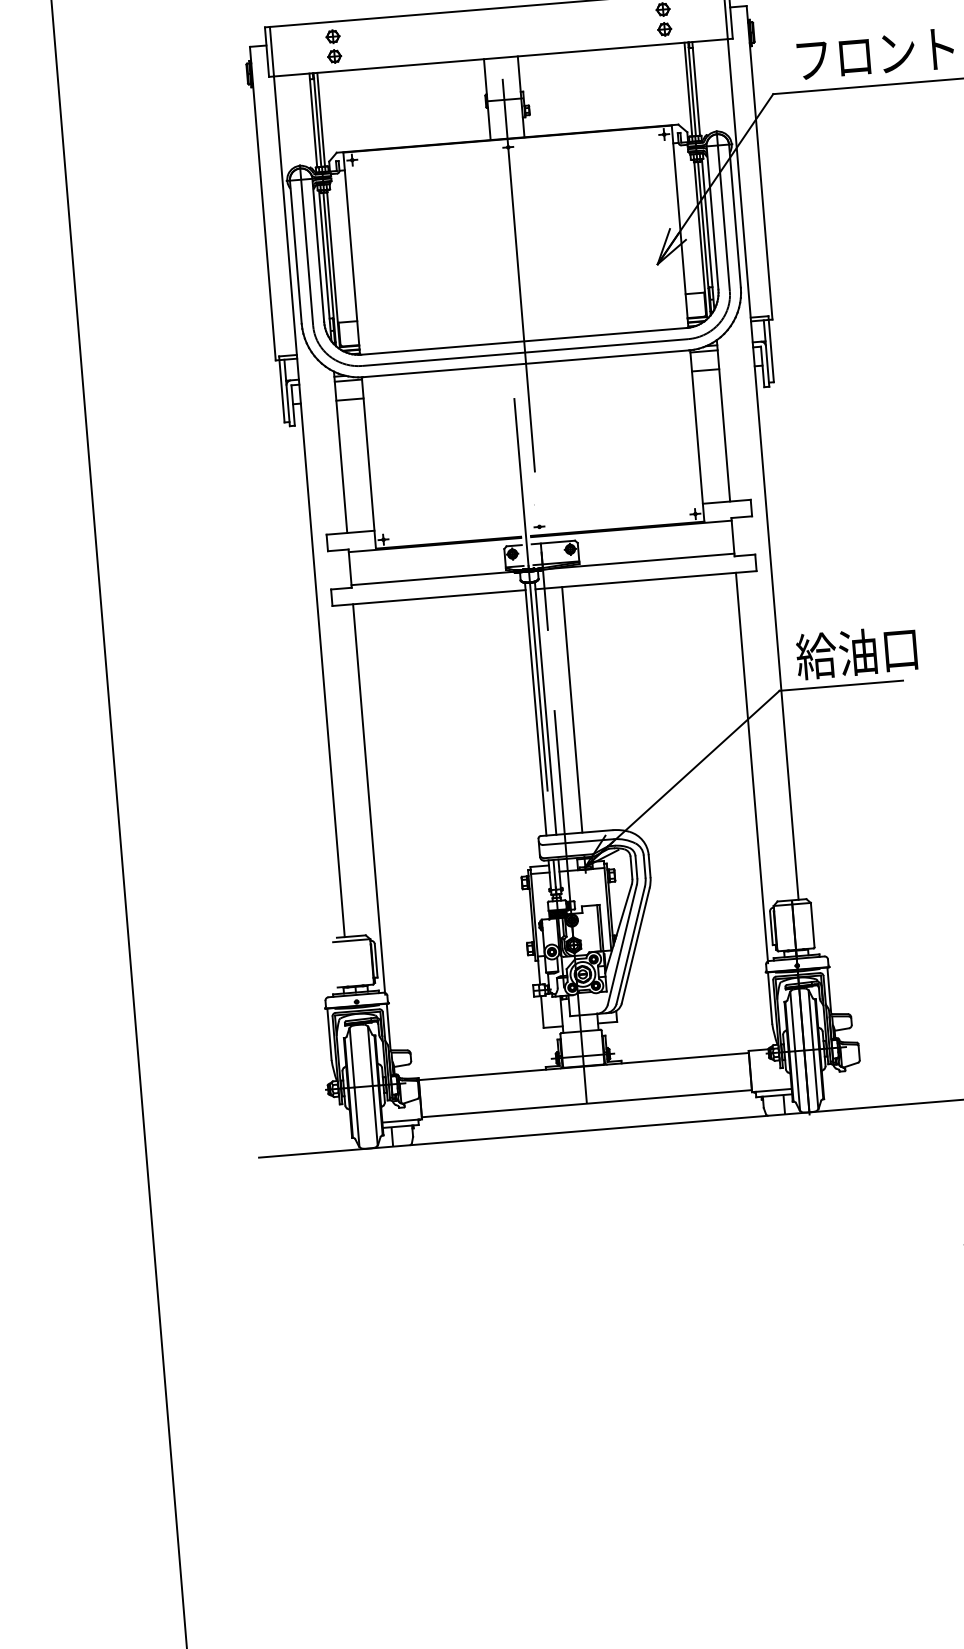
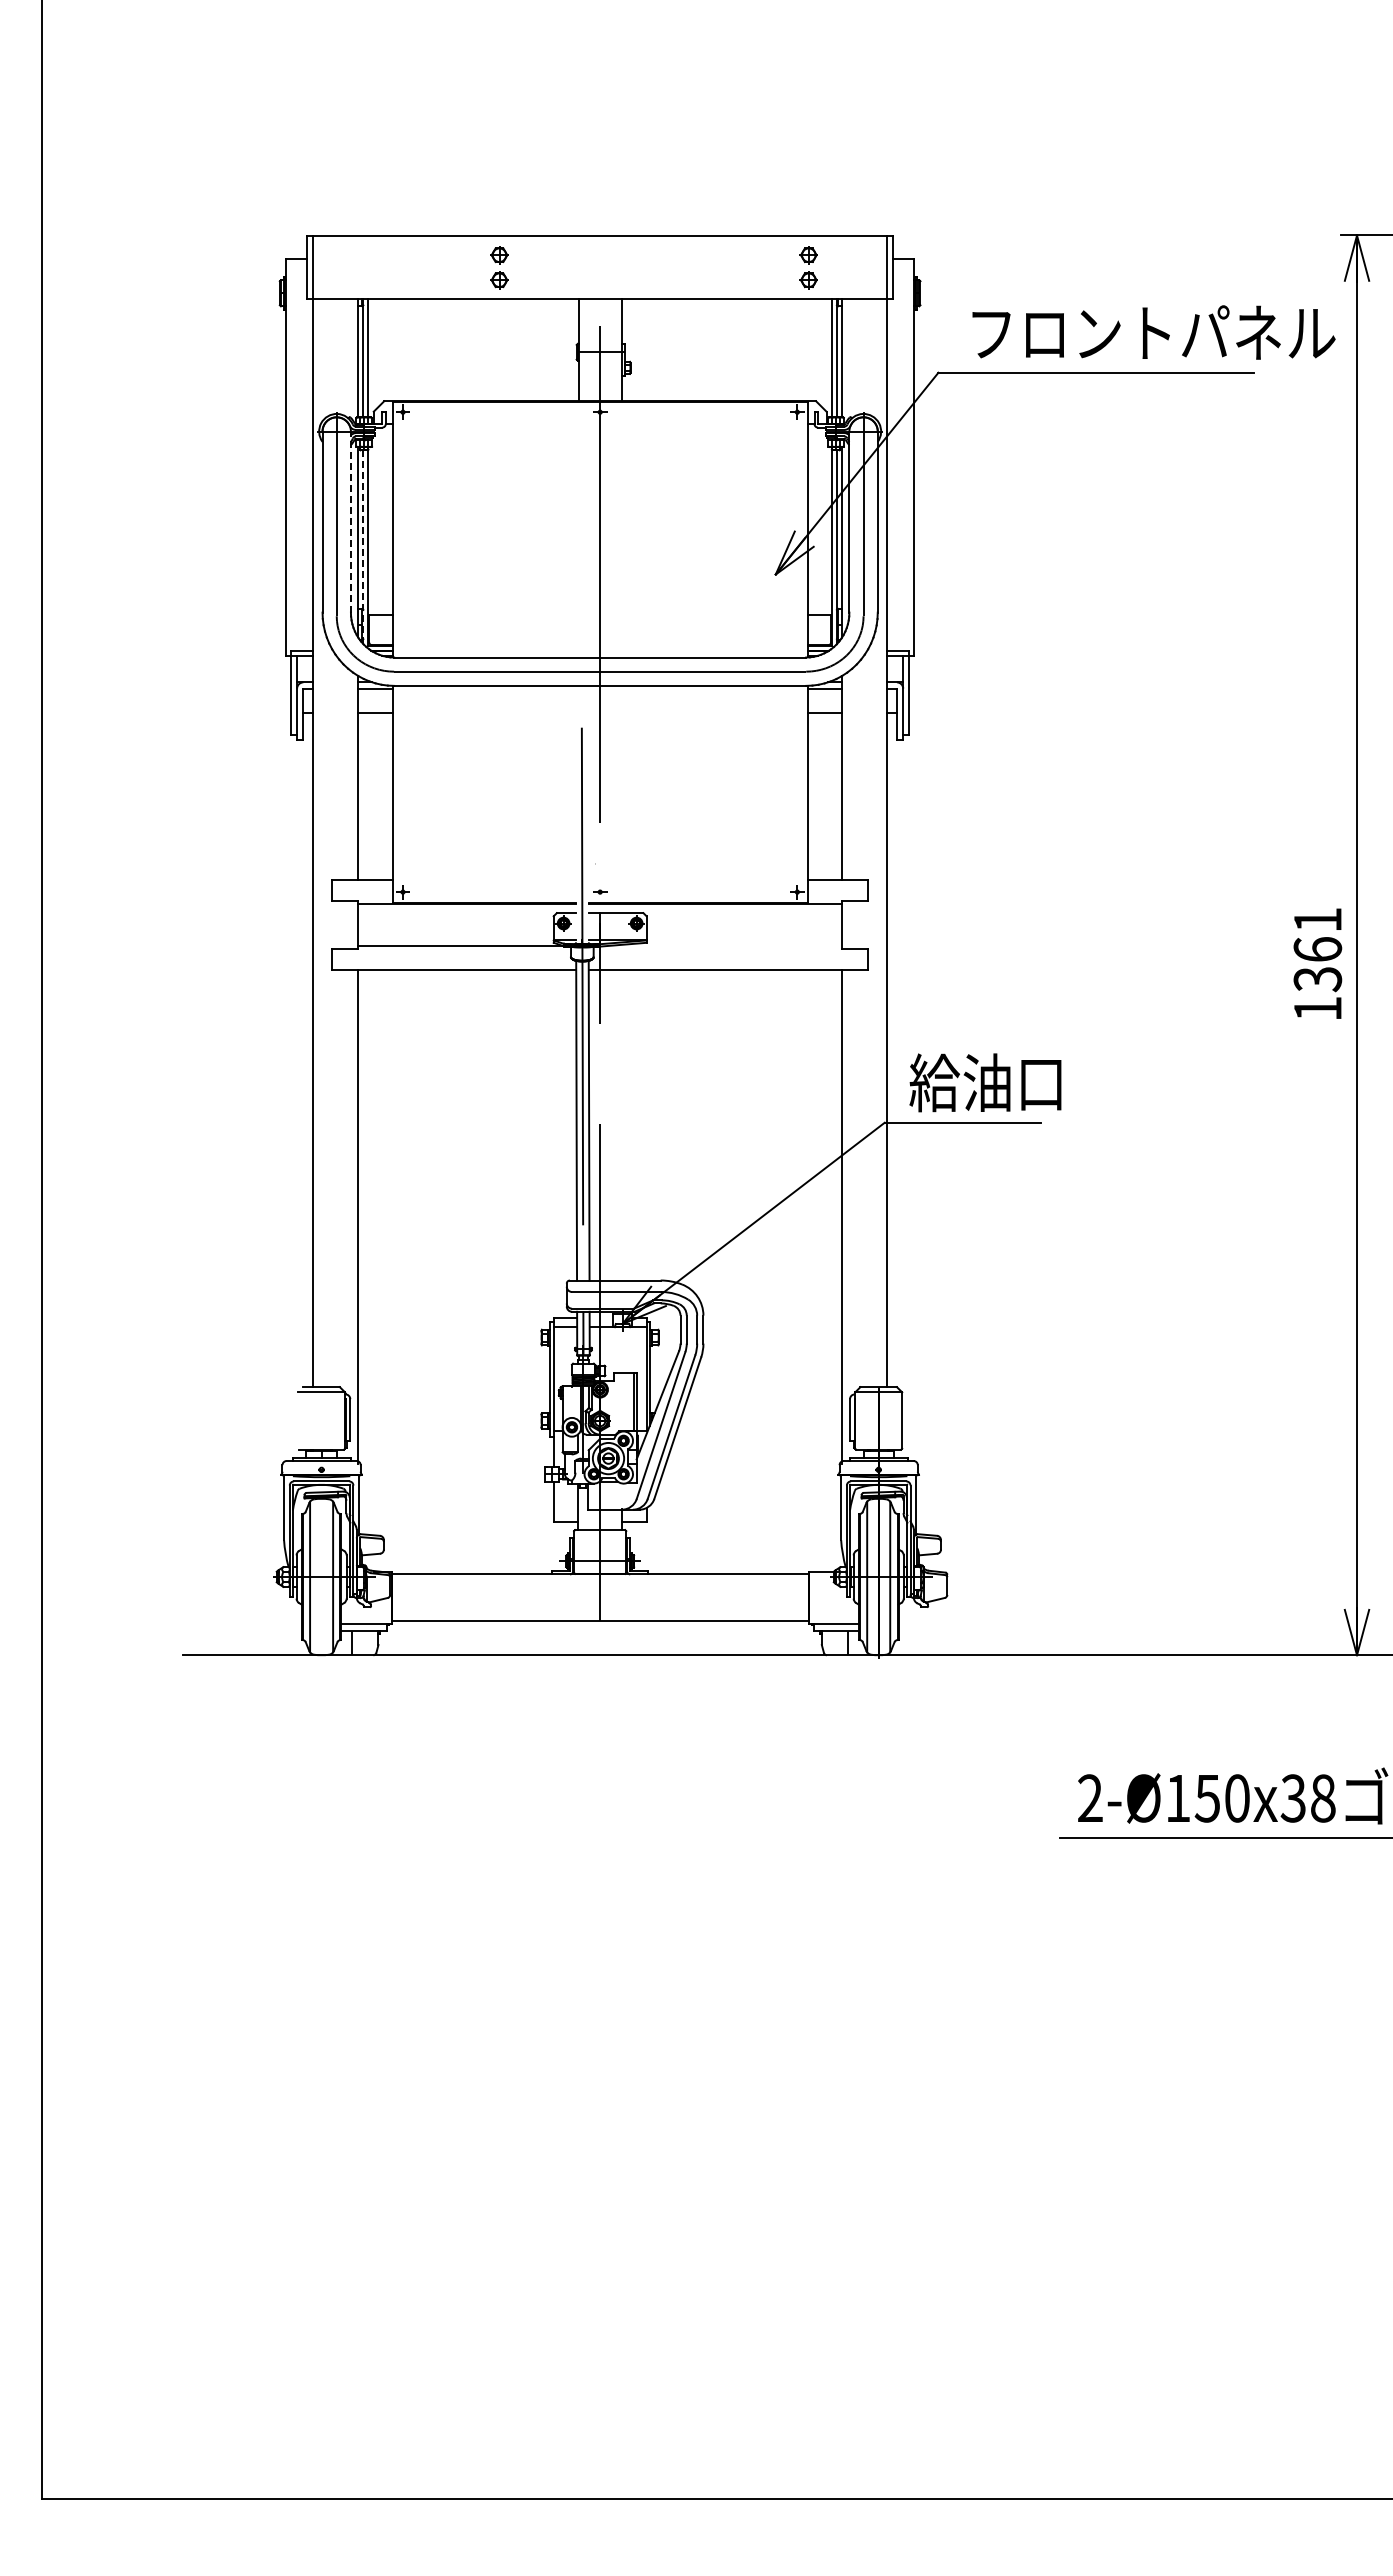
part: (333, 46) -> (499, 267), moved
line: (317, 250) -> (350, 522), solid -> dashed
line: (329, 269) -> (363, 547), solid -> dashed
line: (642, 560) -> (725, 945), removed
line: (572, 710) -> (622, 1125), removed

